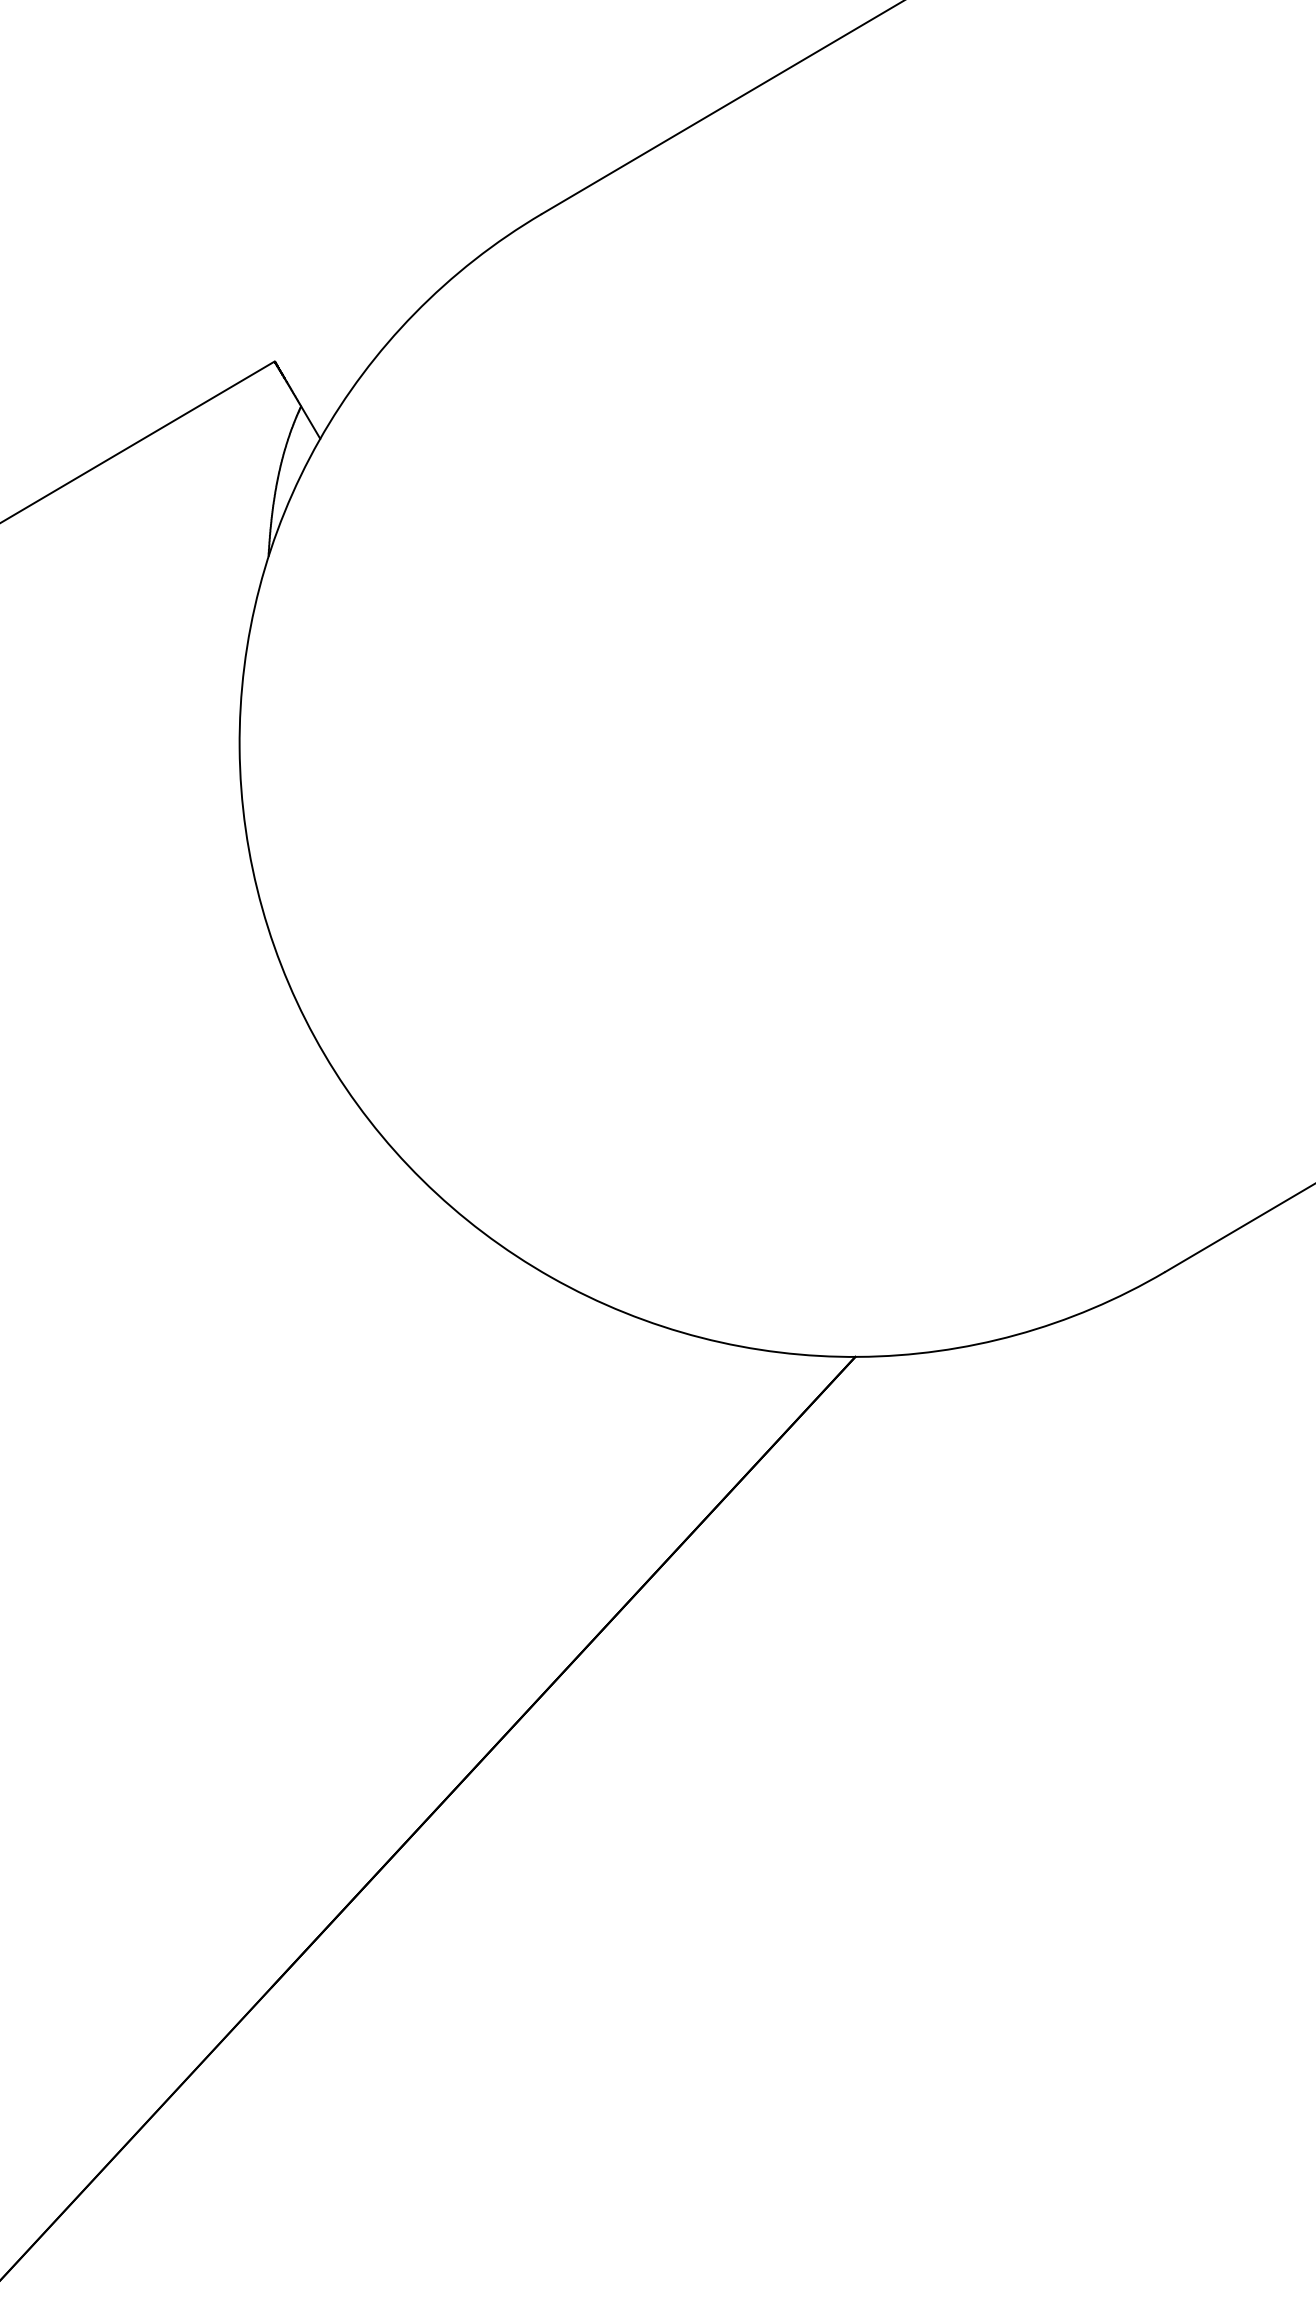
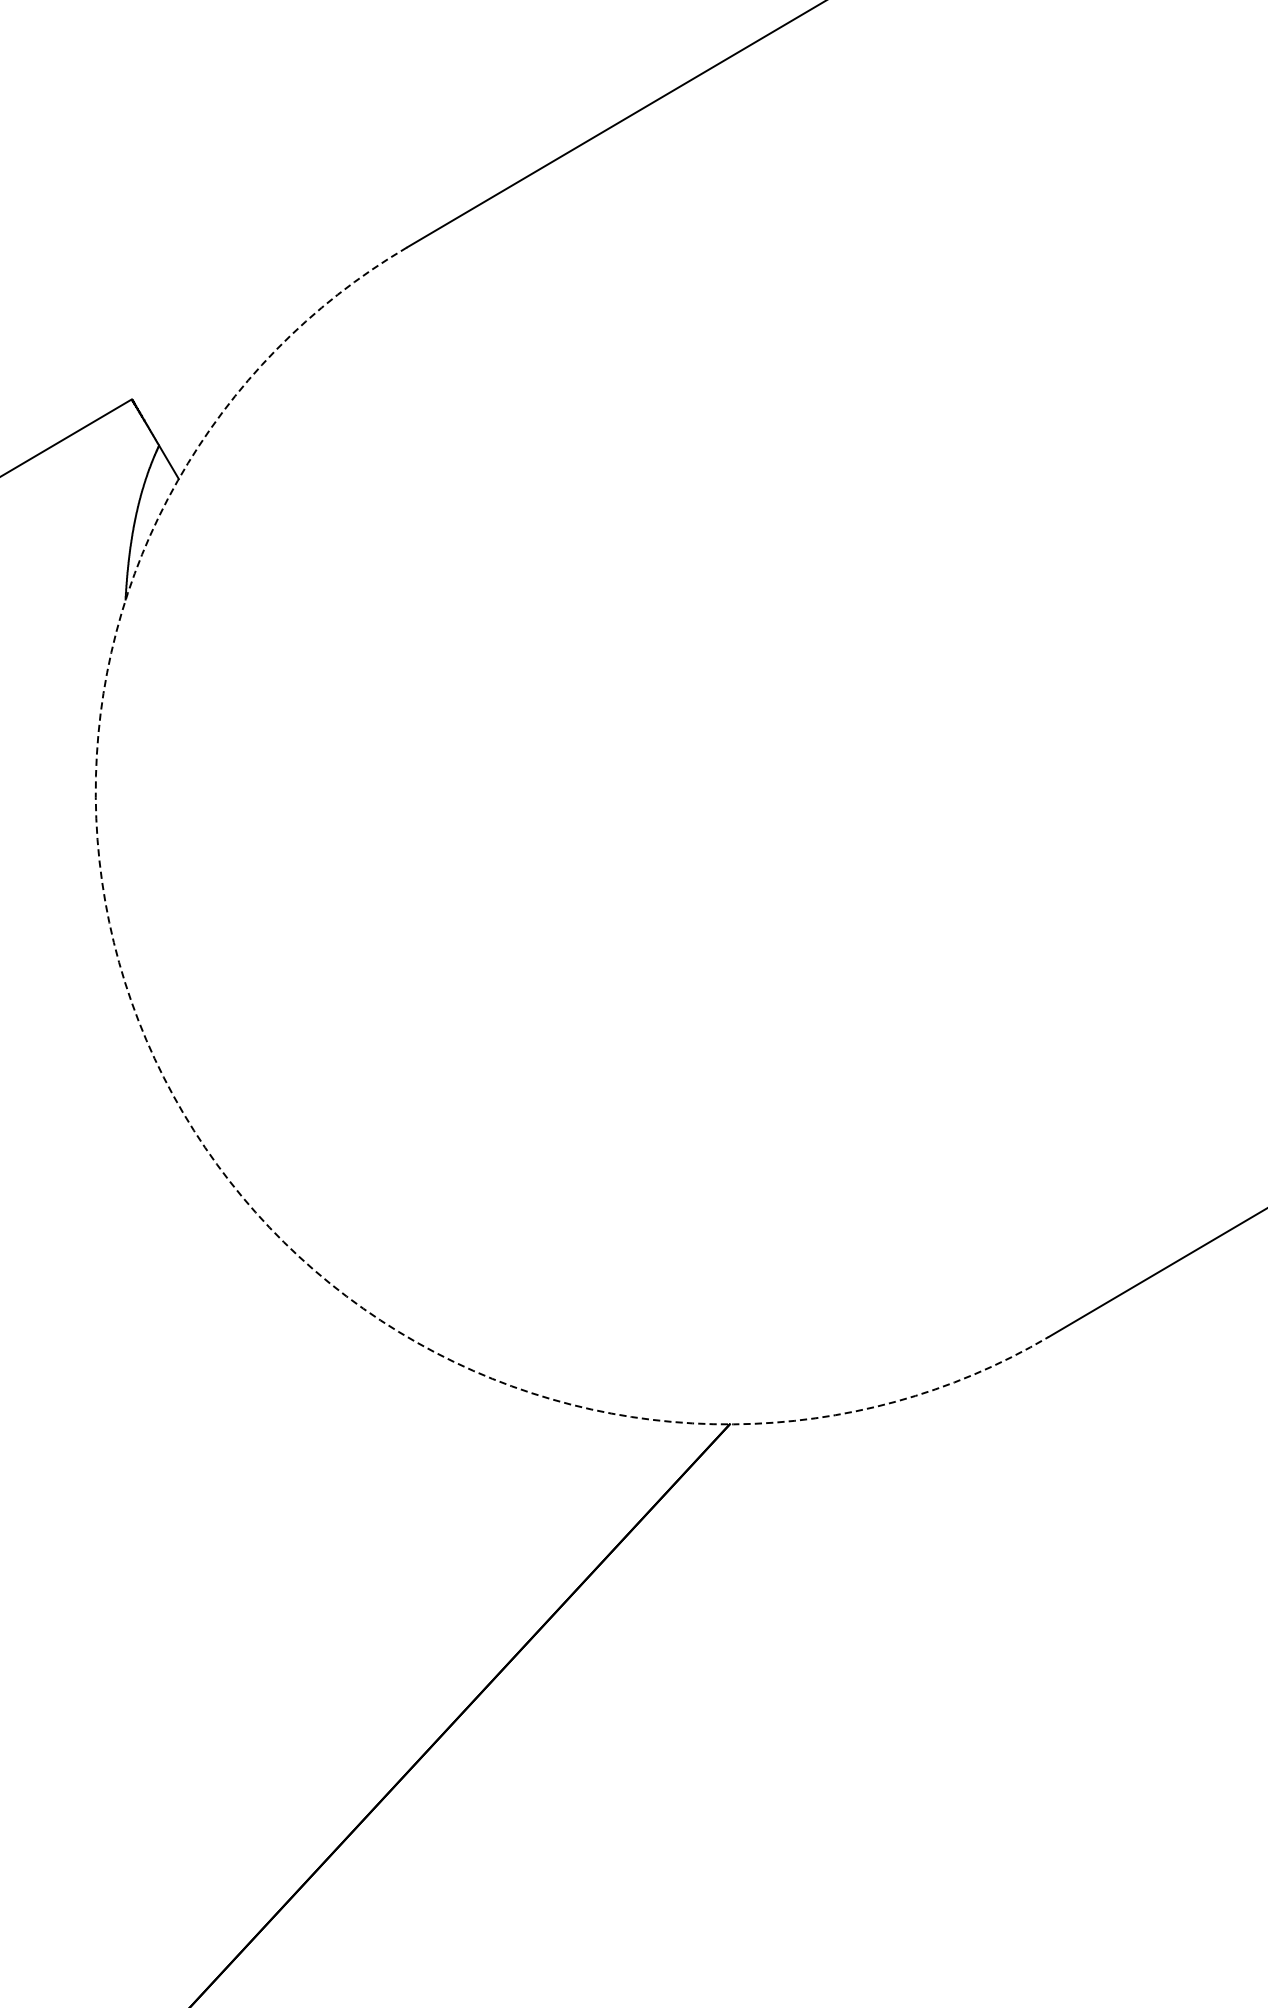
arc: (324, 1054) -> (183, 1112), solid -> dashed

